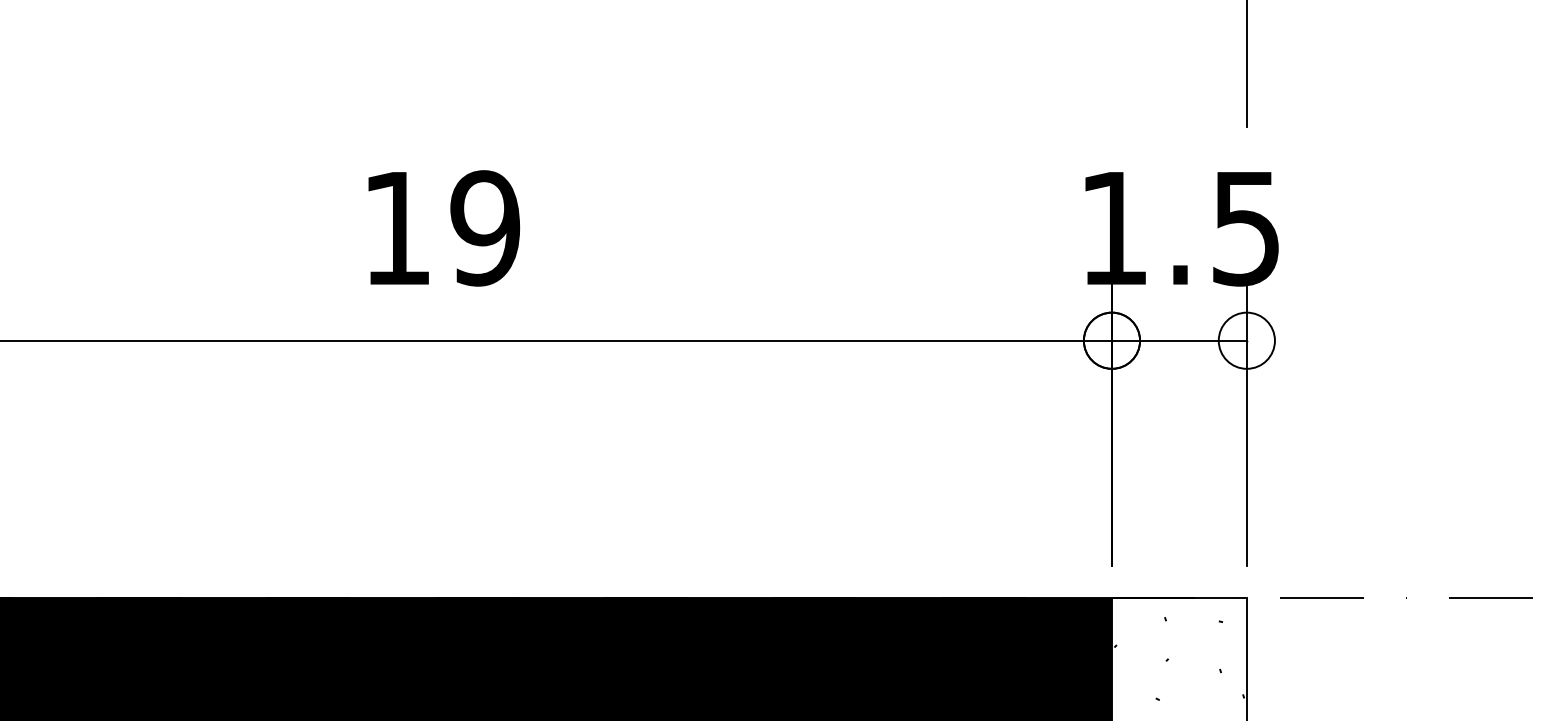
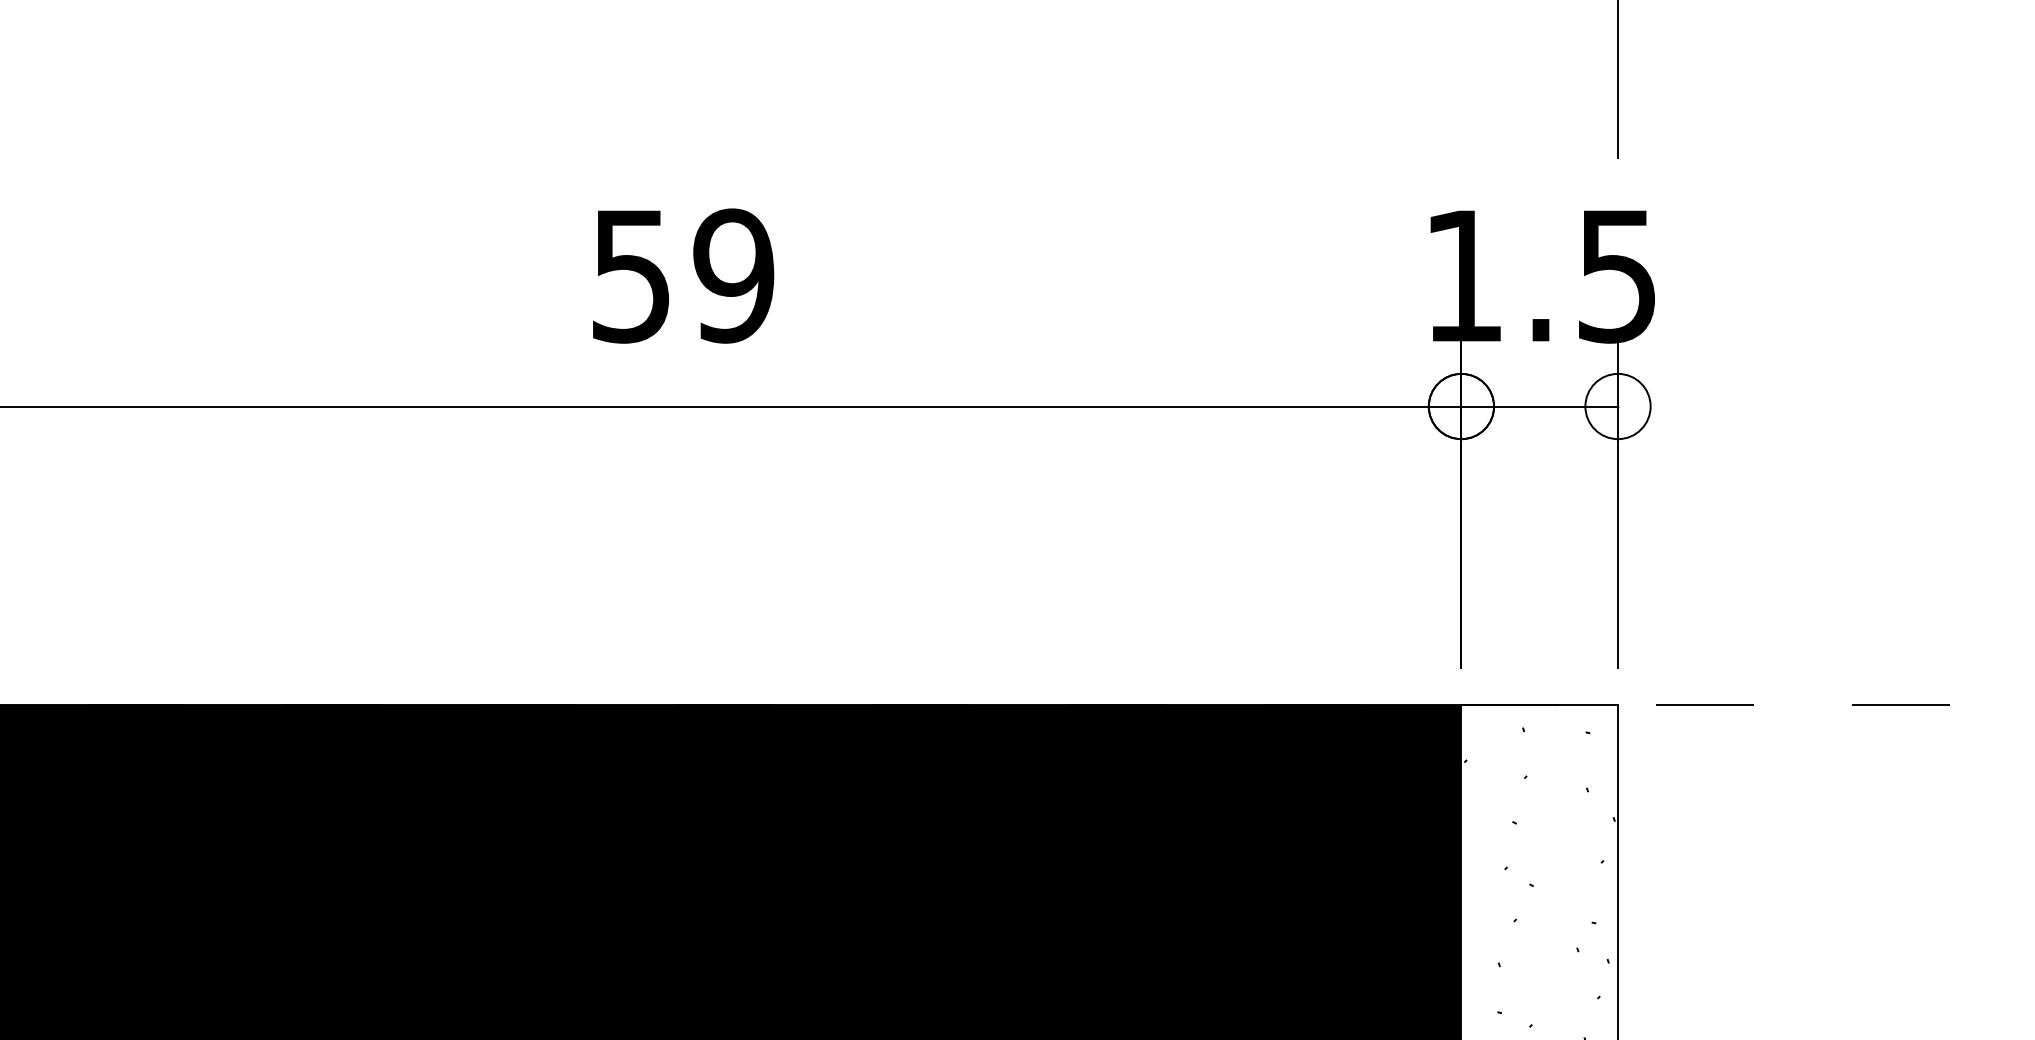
text: (397, 228) -> (631, 276), 19 -> 59

